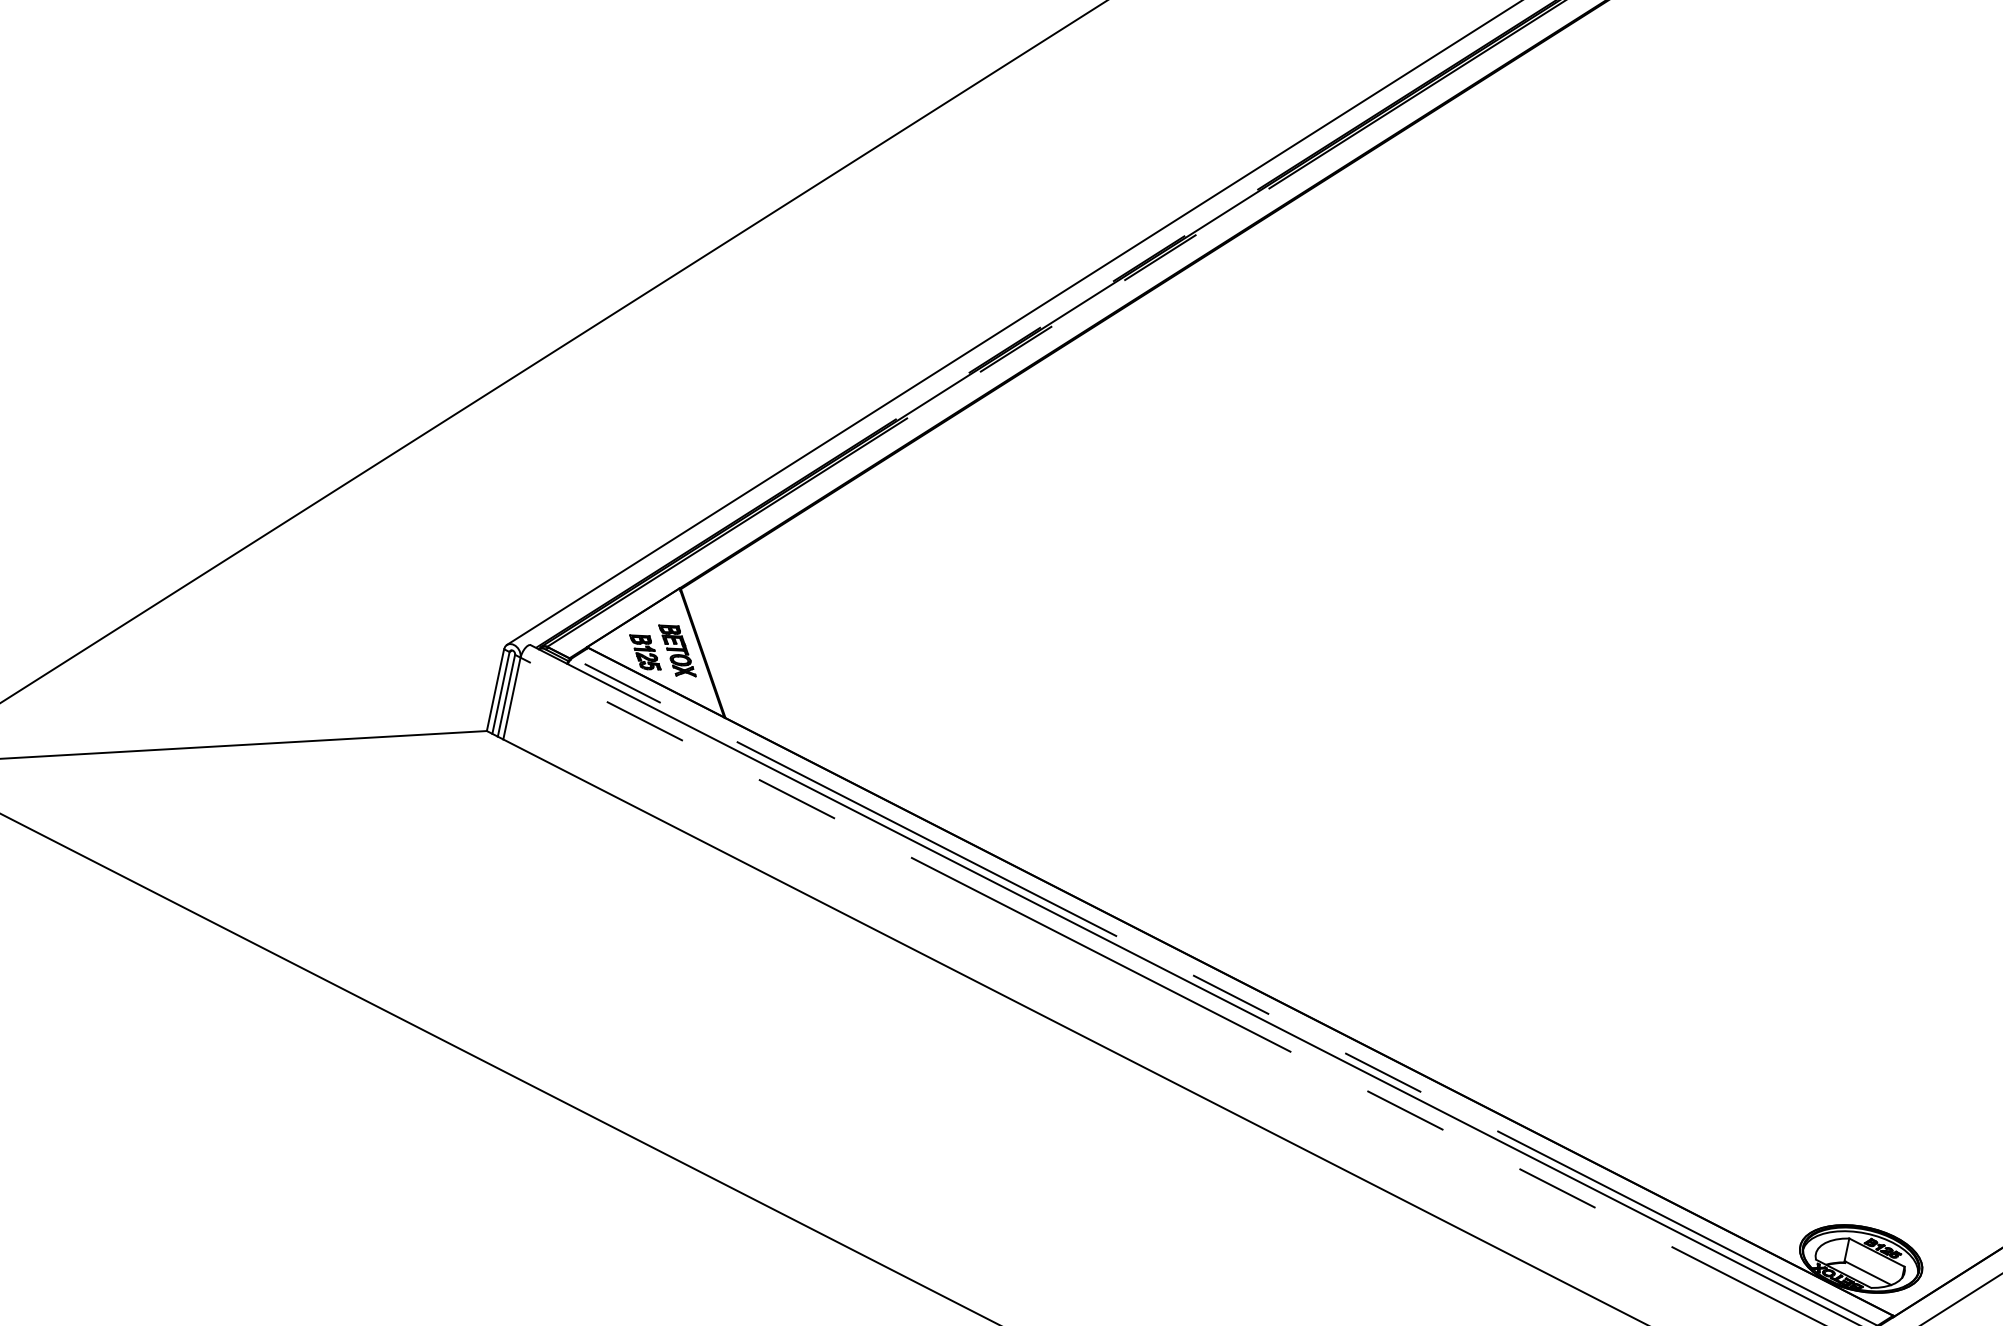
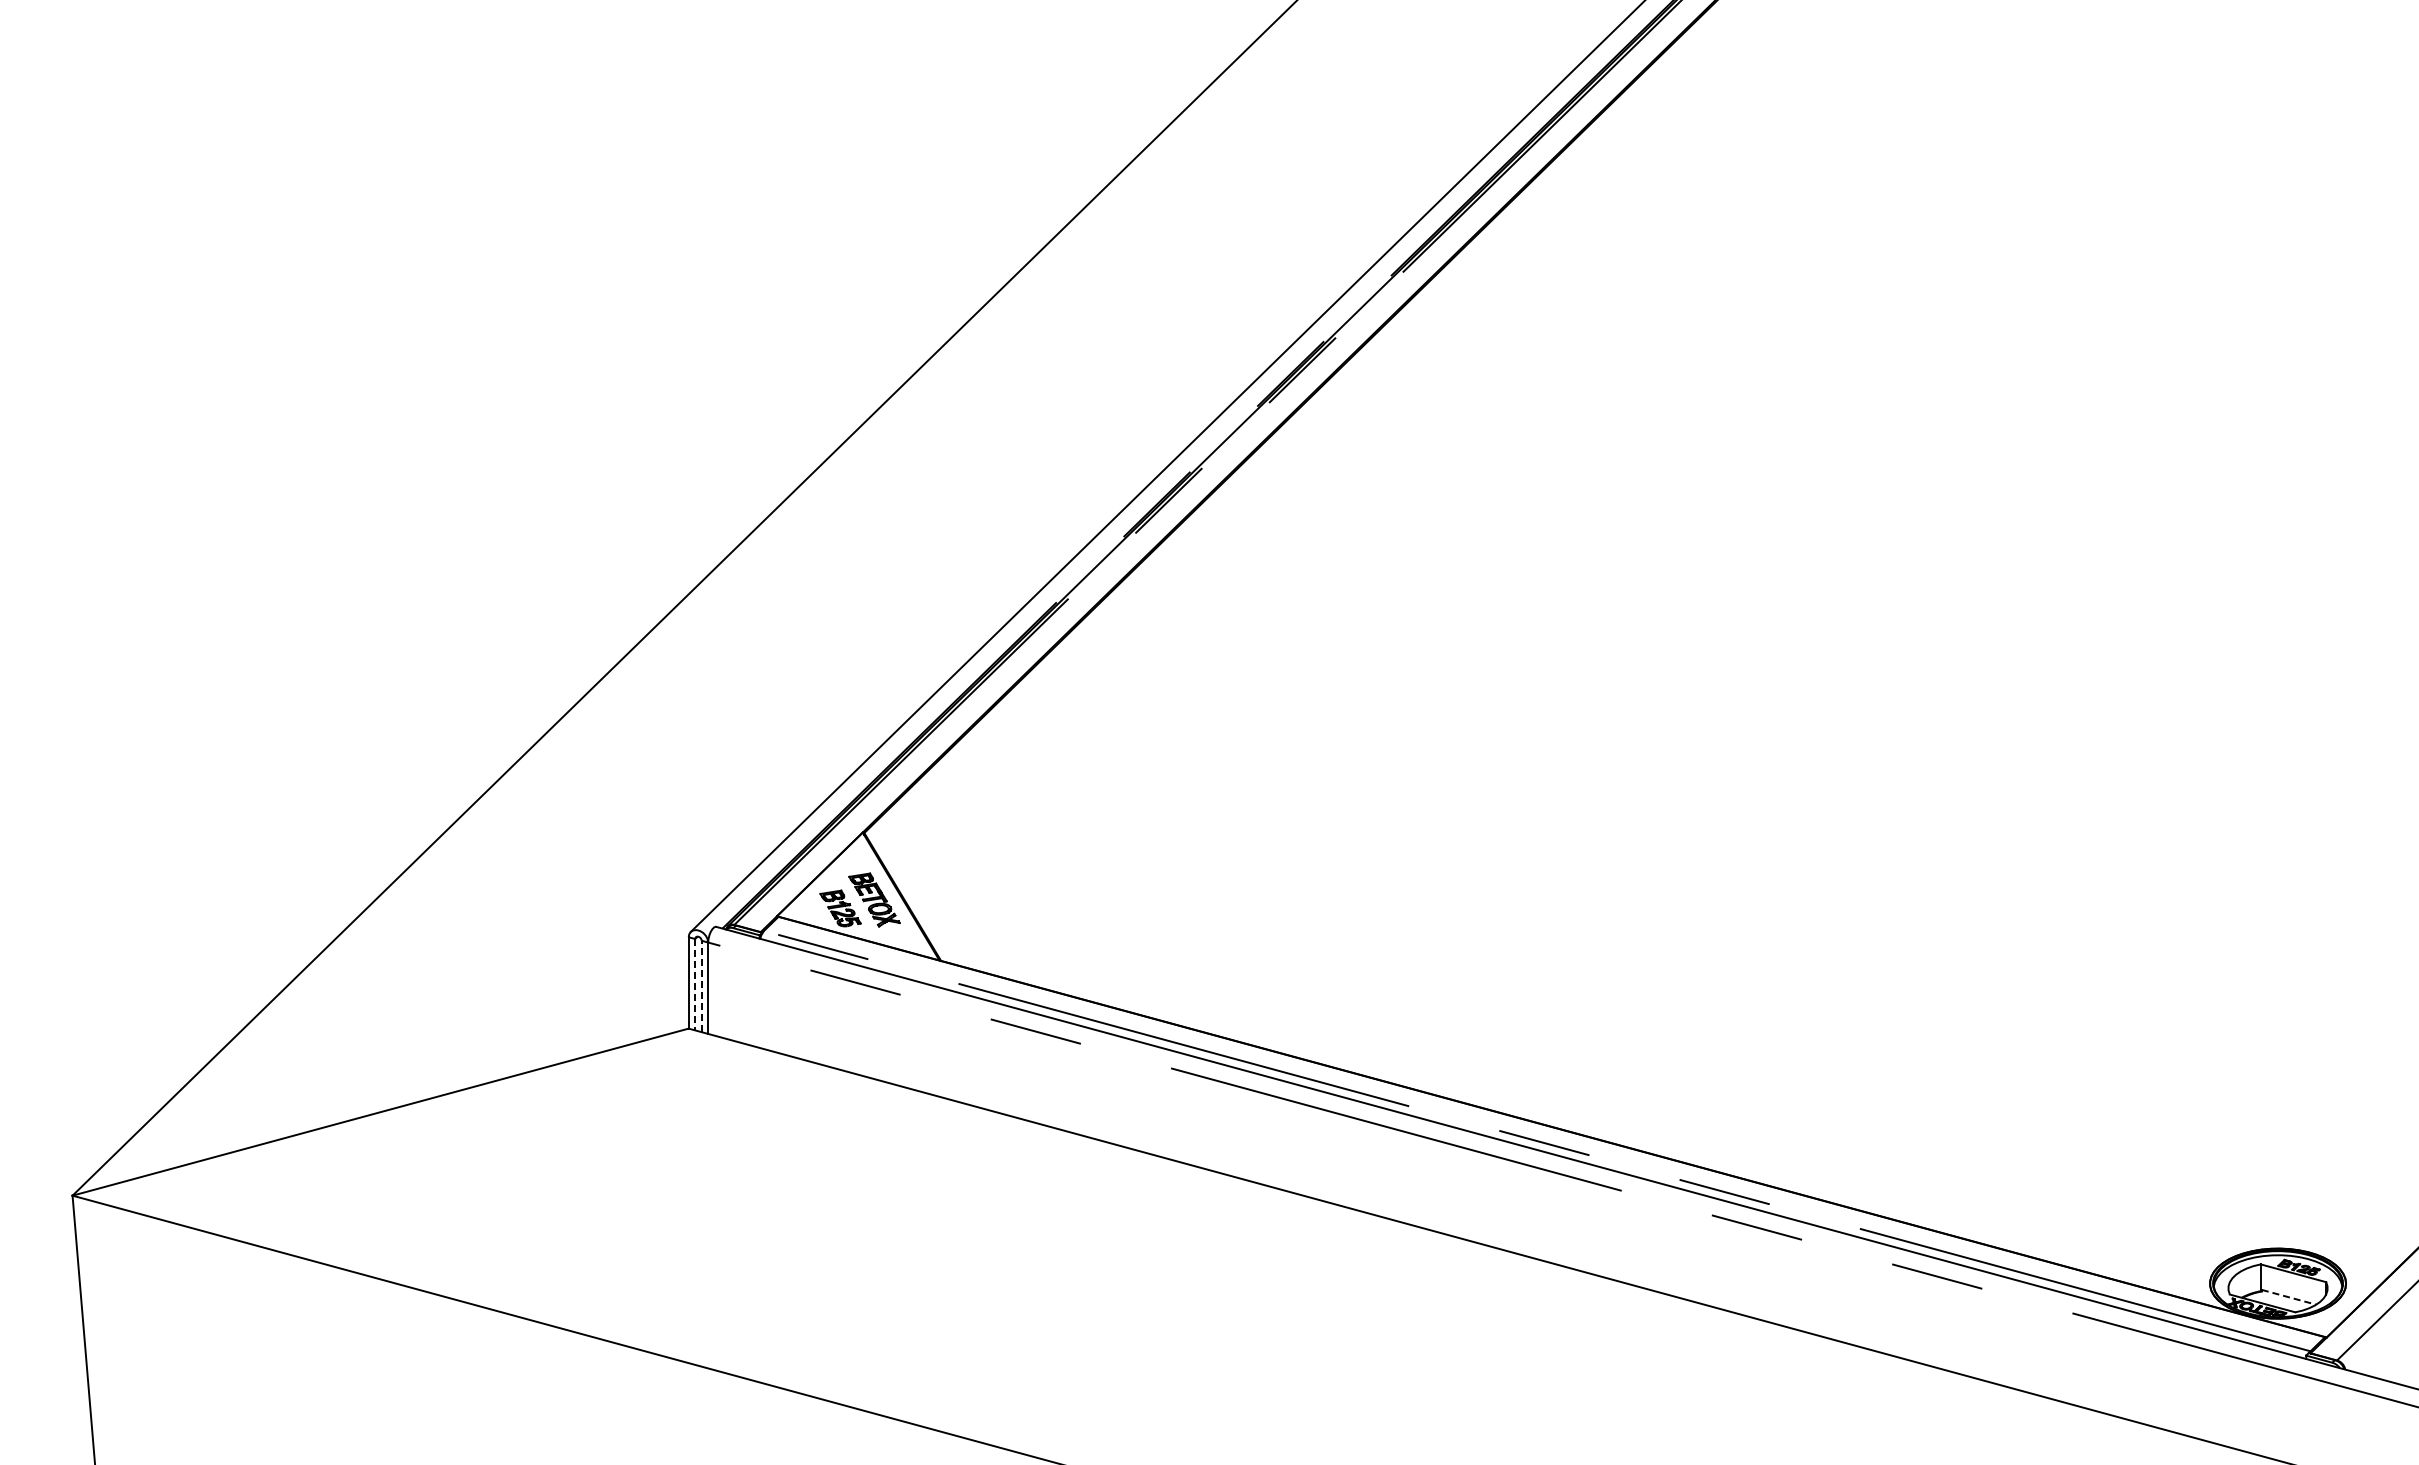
line: (501, 692) -> (695, 984), solid -> dashed
line: (506, 695) -> (701, 986), solid -> dashed
line: (1868, 1273) -> (2289, 1297), solid -> dashed

